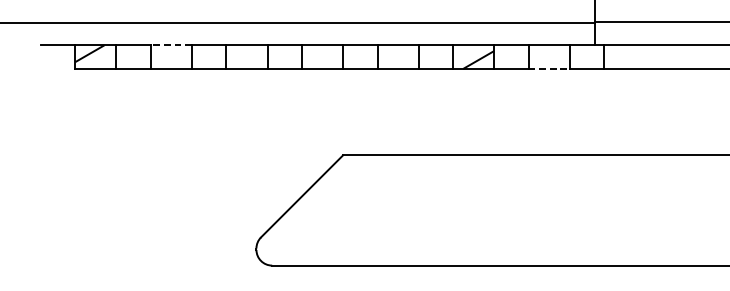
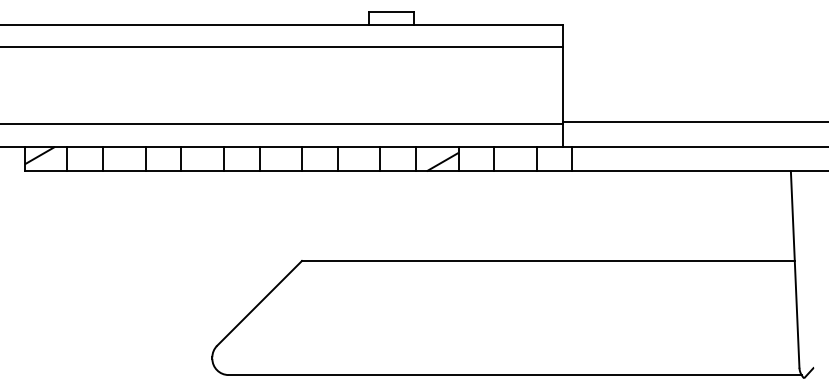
line: (170, 44) -> (123, 146), dashed -> solid
line: (549, 69) -> (515, 171), dashed -> solid

